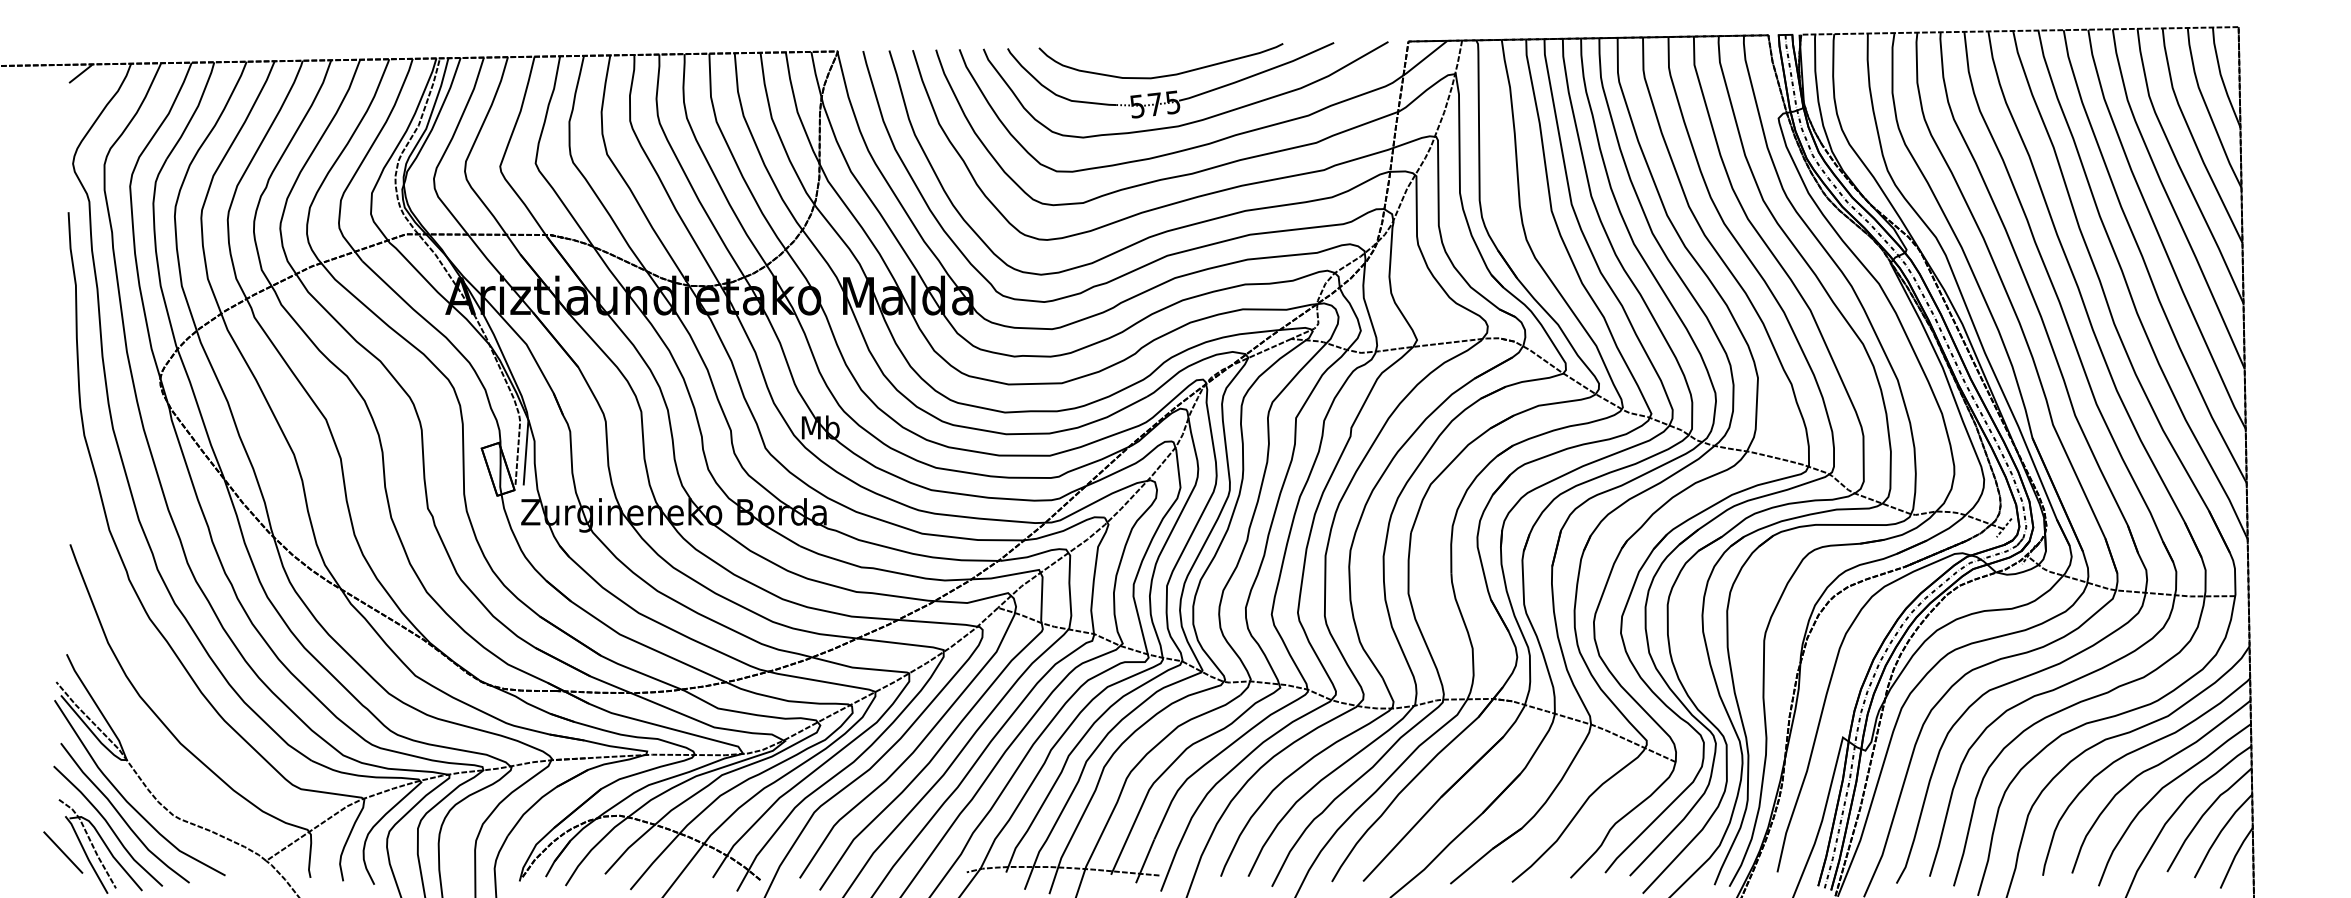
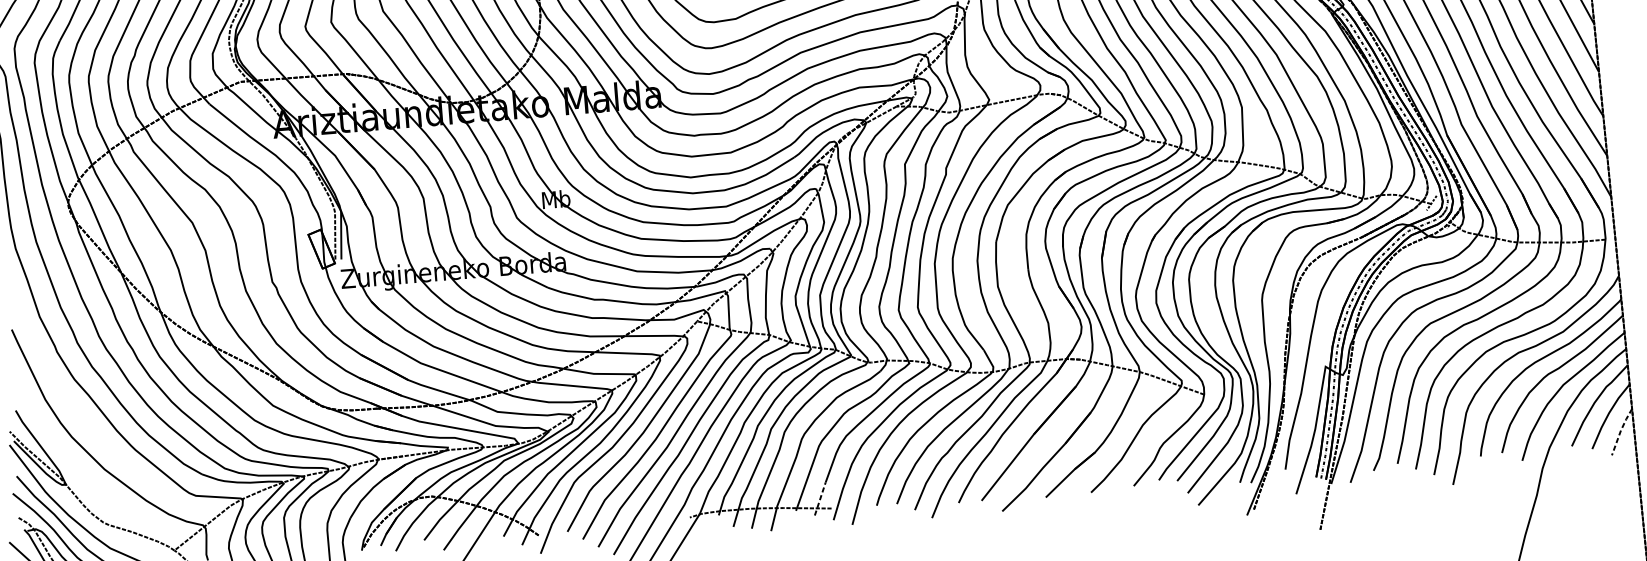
line: (2235, 856) -> (1621, 430), solid -> dashed
line: (1145, 861) -> (820, 499), solid -> dashed

